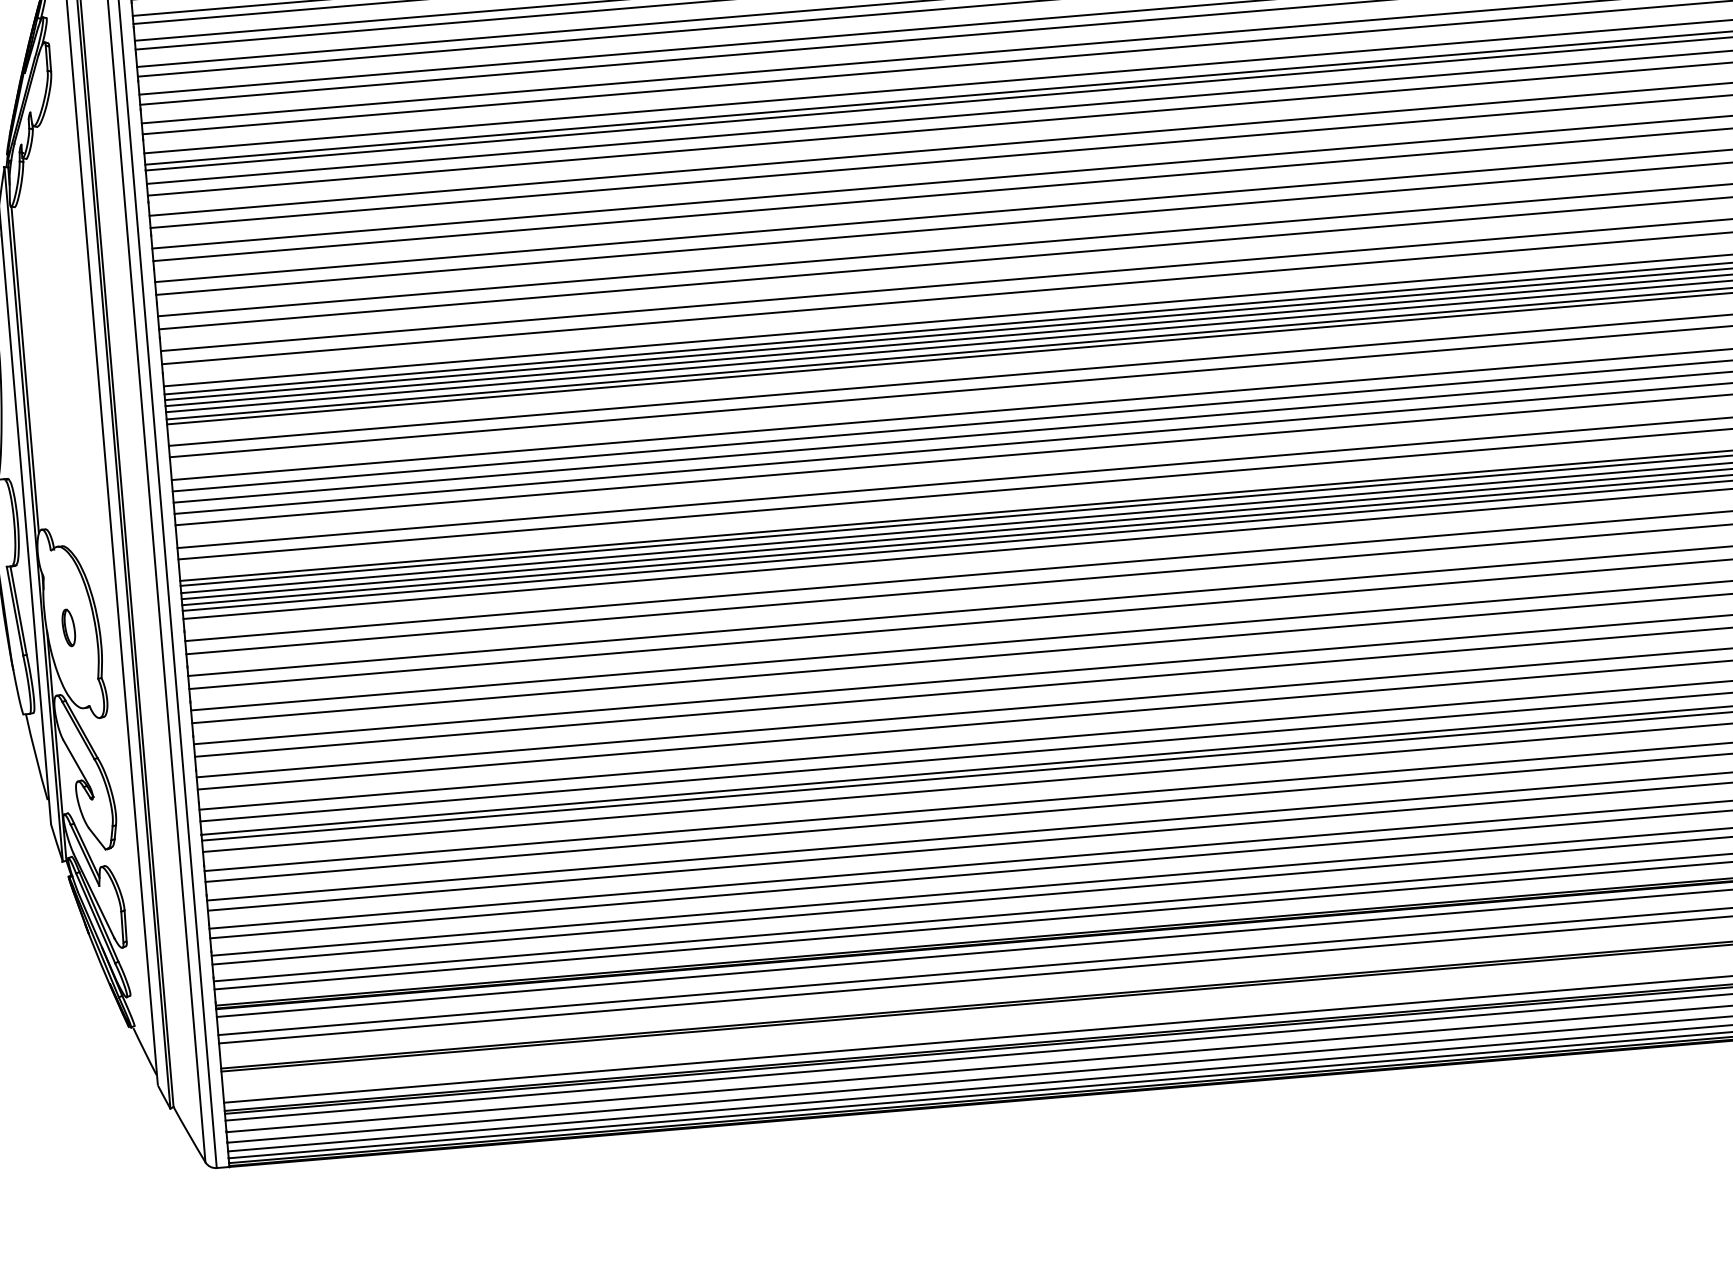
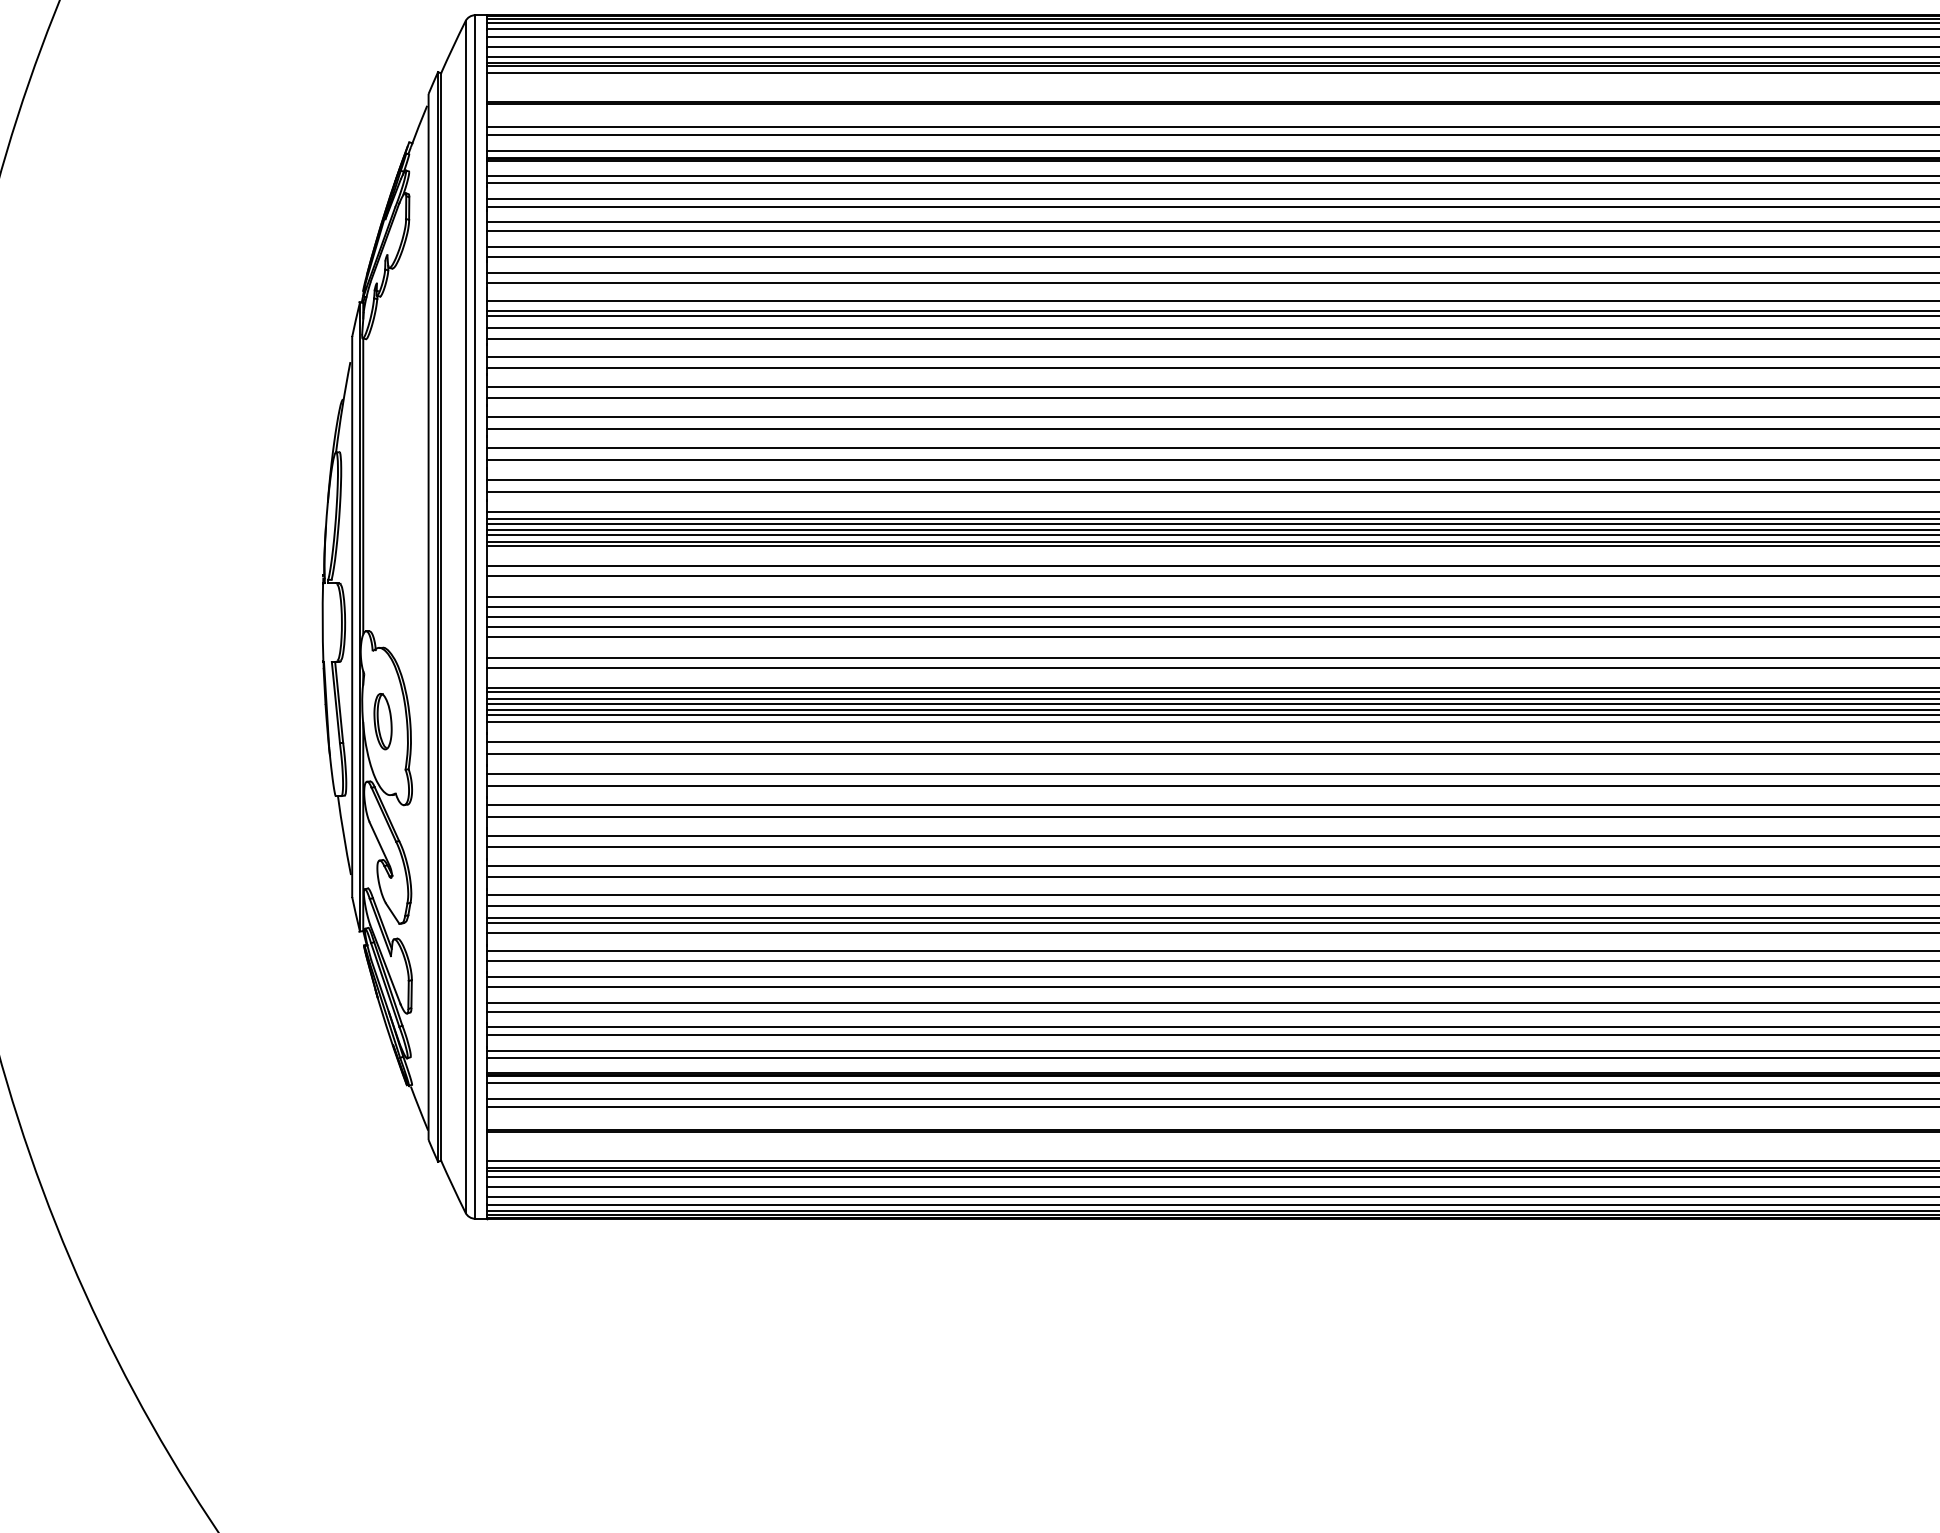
part: (68, 627) -> (382, 721), size x1.67

